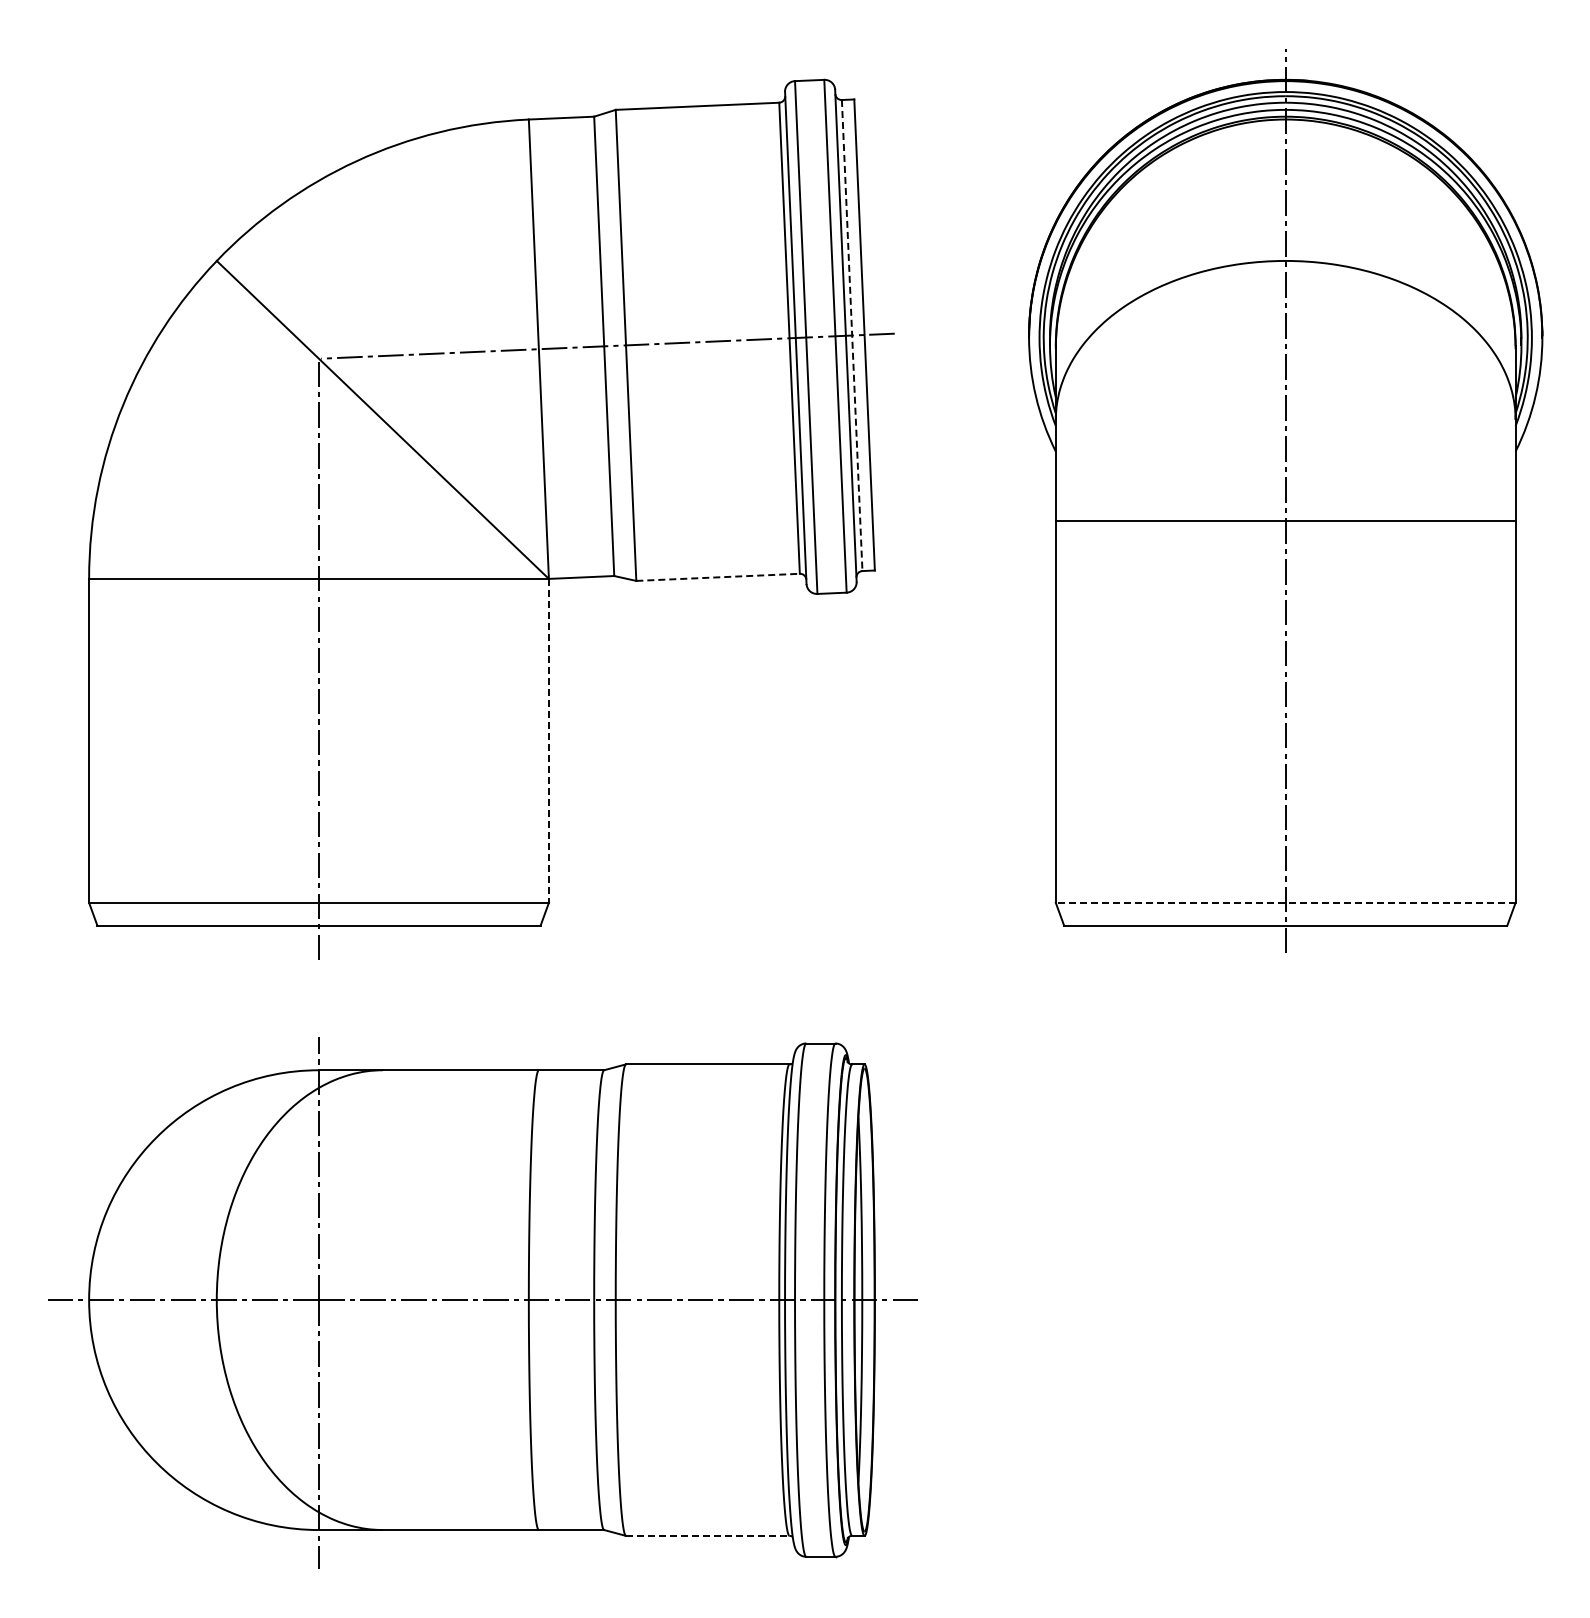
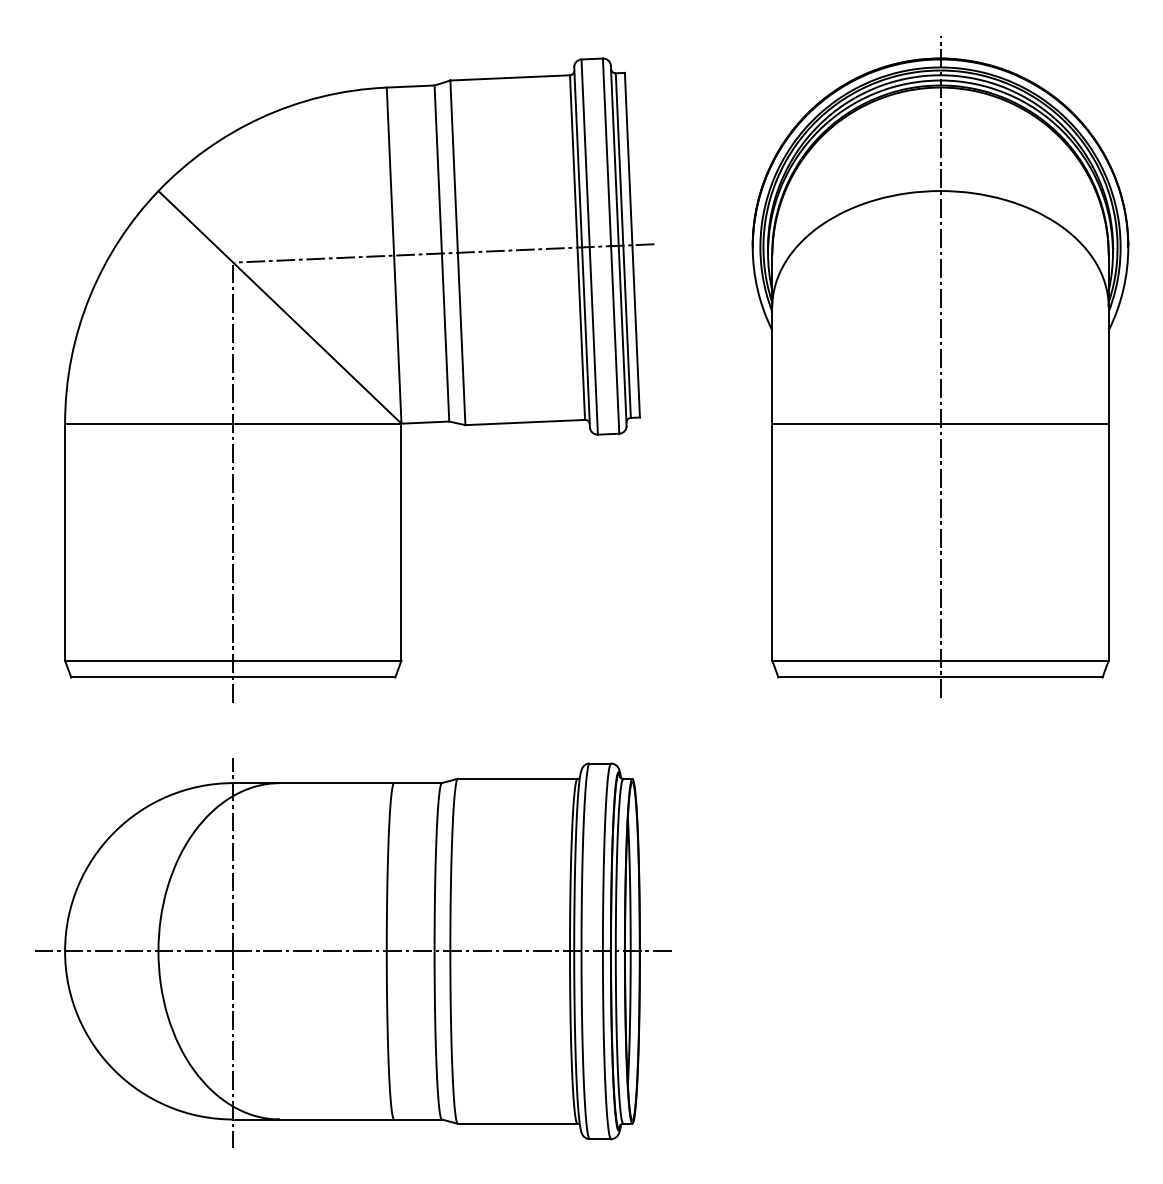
line: (852, 335) -> (623, 245), dashed -> solid
line: (1285, 520) -> (940, 423), moved
line: (718, 577) -> (525, 422), dashed -> solid
line: (548, 740) -> (401, 541), dashed -> solid
line: (1285, 902) -> (940, 660), dashed -> solid
line: (707, 1535) -> (517, 1123), dashed -> solid

